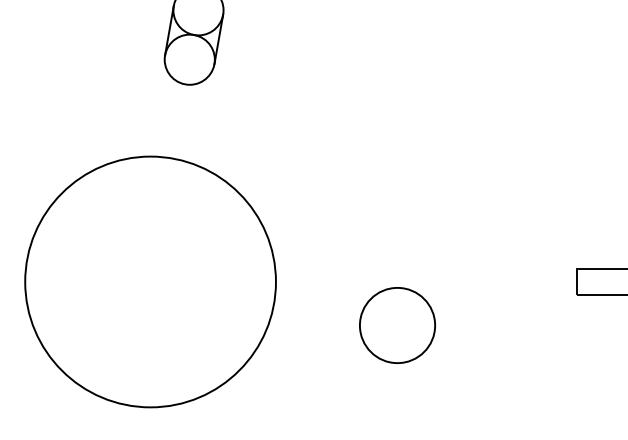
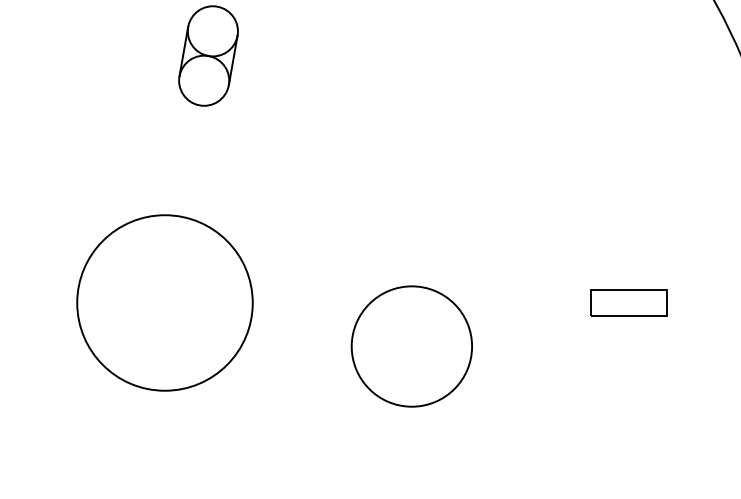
circle: (150, 281) -> (164, 302), size x0.7
circle: (397, 325) -> (411, 346), size x1.6

